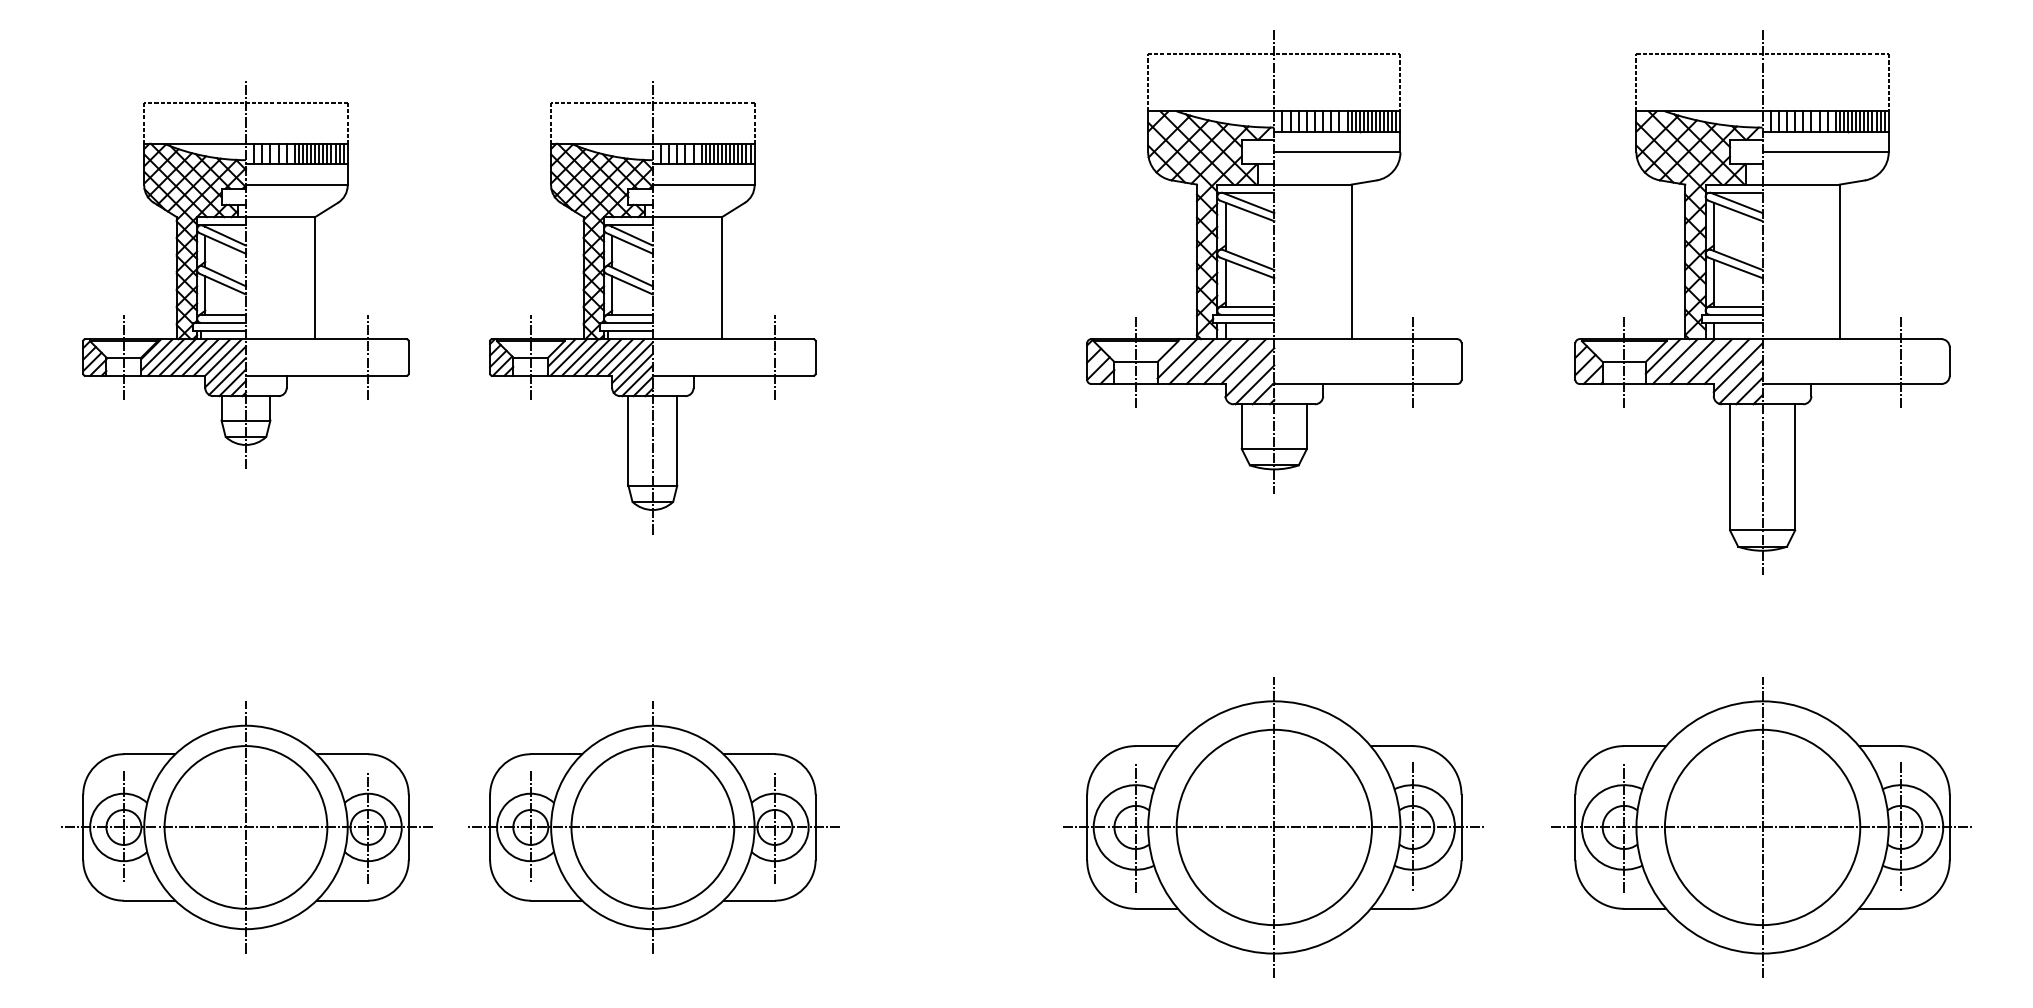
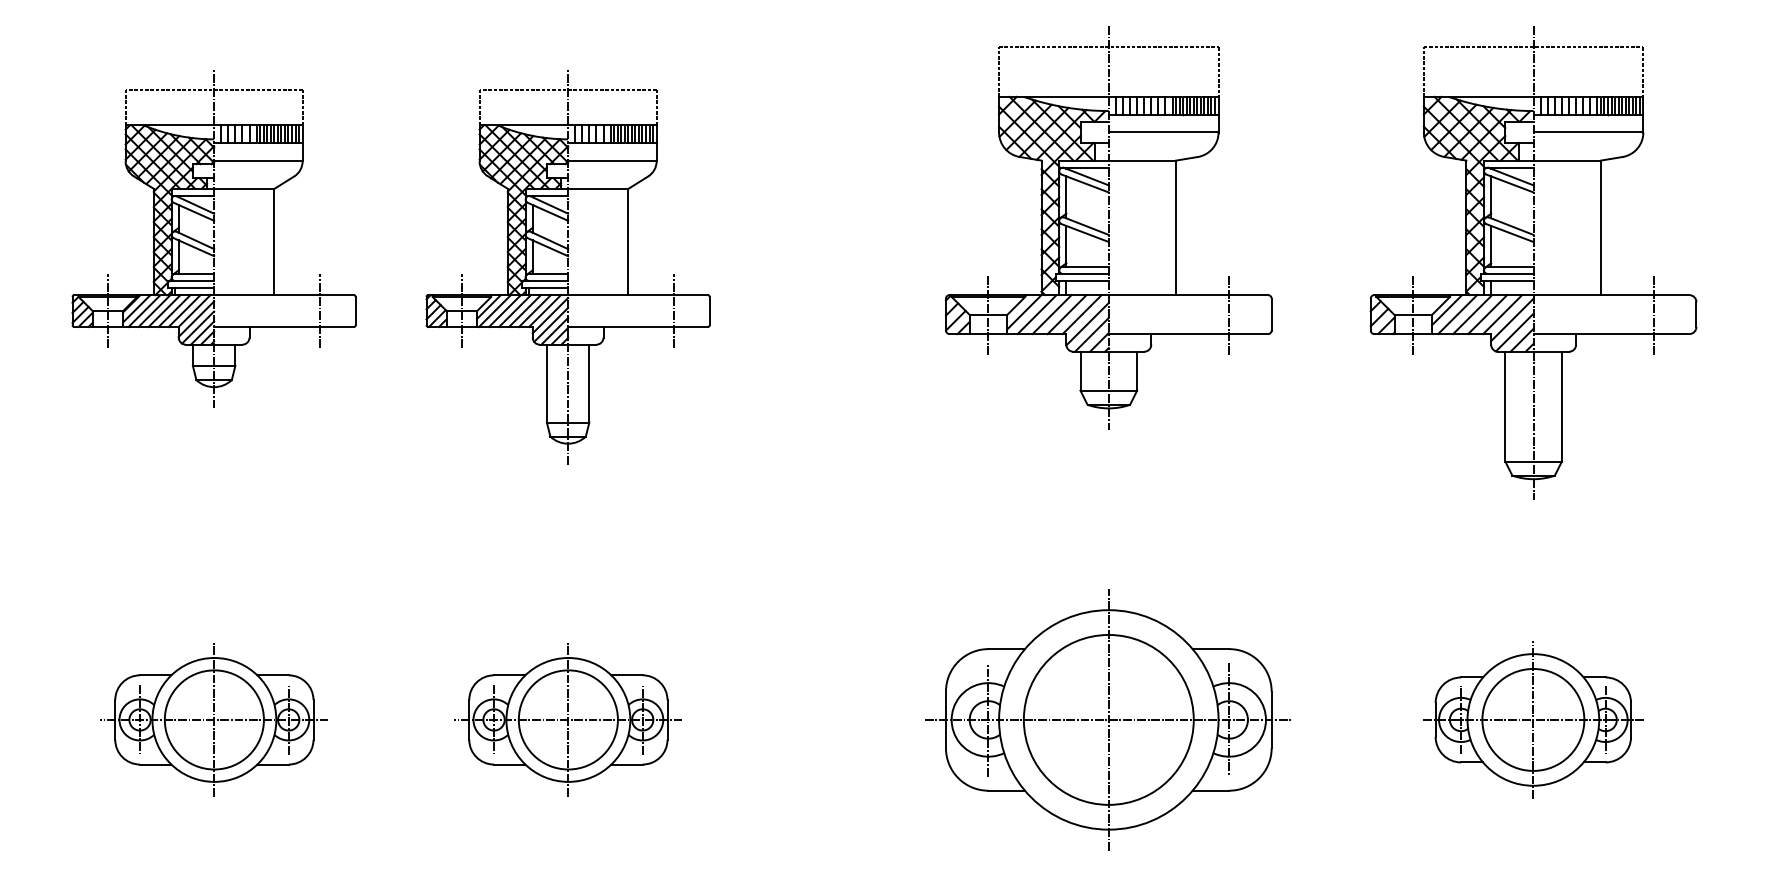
part: (246, 826) -> (214, 719), size x0.7
part: (653, 826) -> (568, 719), size x0.7
part: (1761, 826) -> (1532, 719), size x0.6

